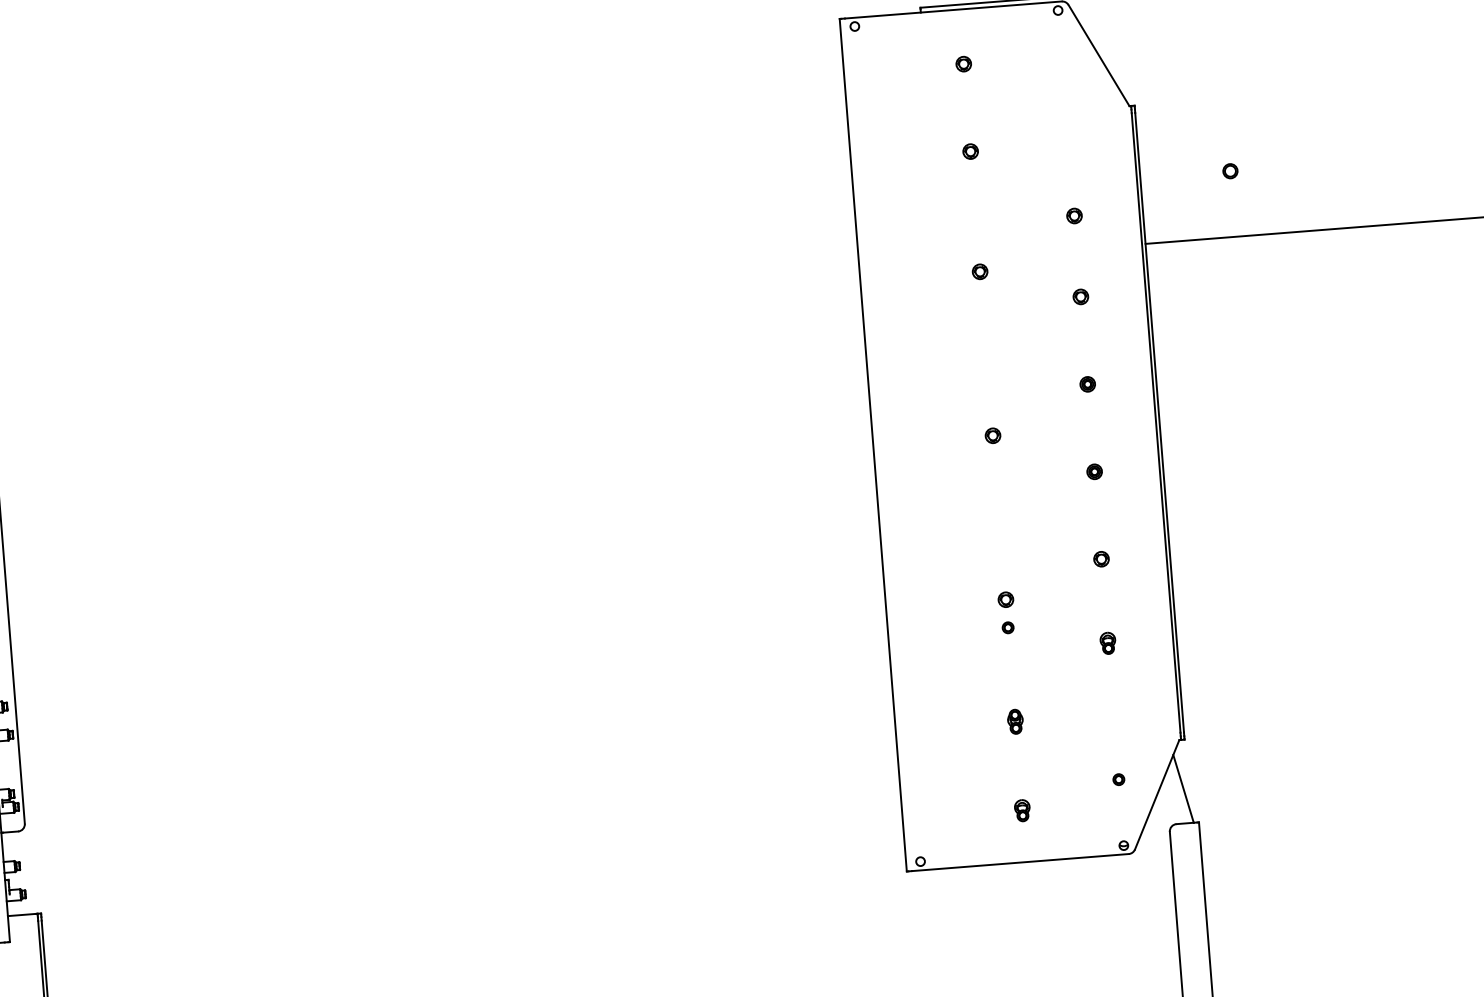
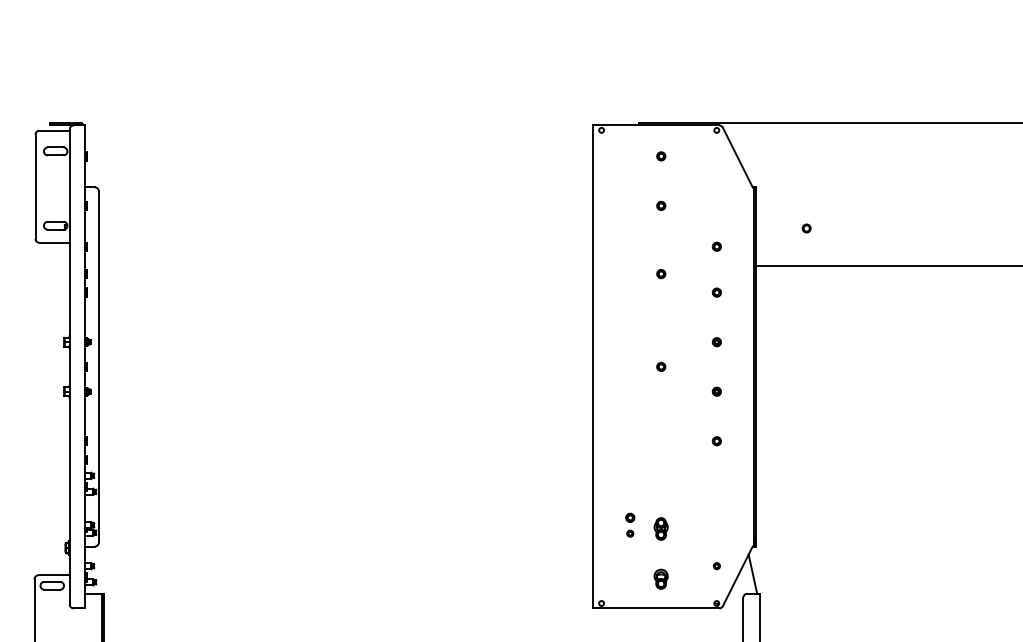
part: (1007, 611) -> (630, 524), moved
part: (1107, 642) -> (716, 488), removed
part: (1015, 720) -> (661, 528), size x1.6
part: (1022, 810) -> (661, 579), size x1.6

